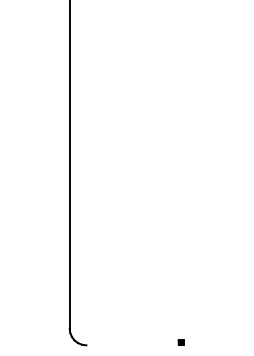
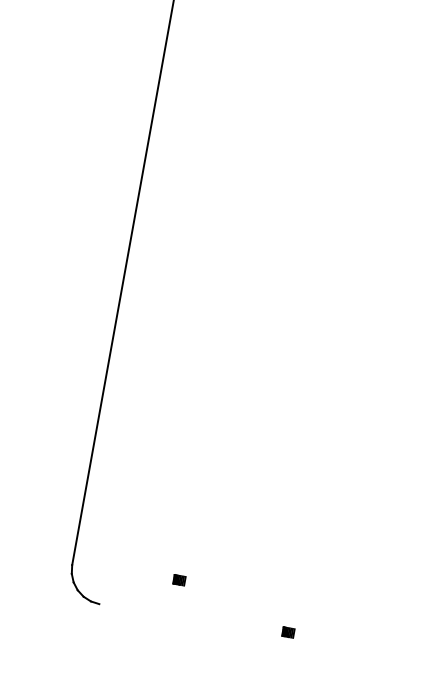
part: (122, 326) -> (177, 579), added

